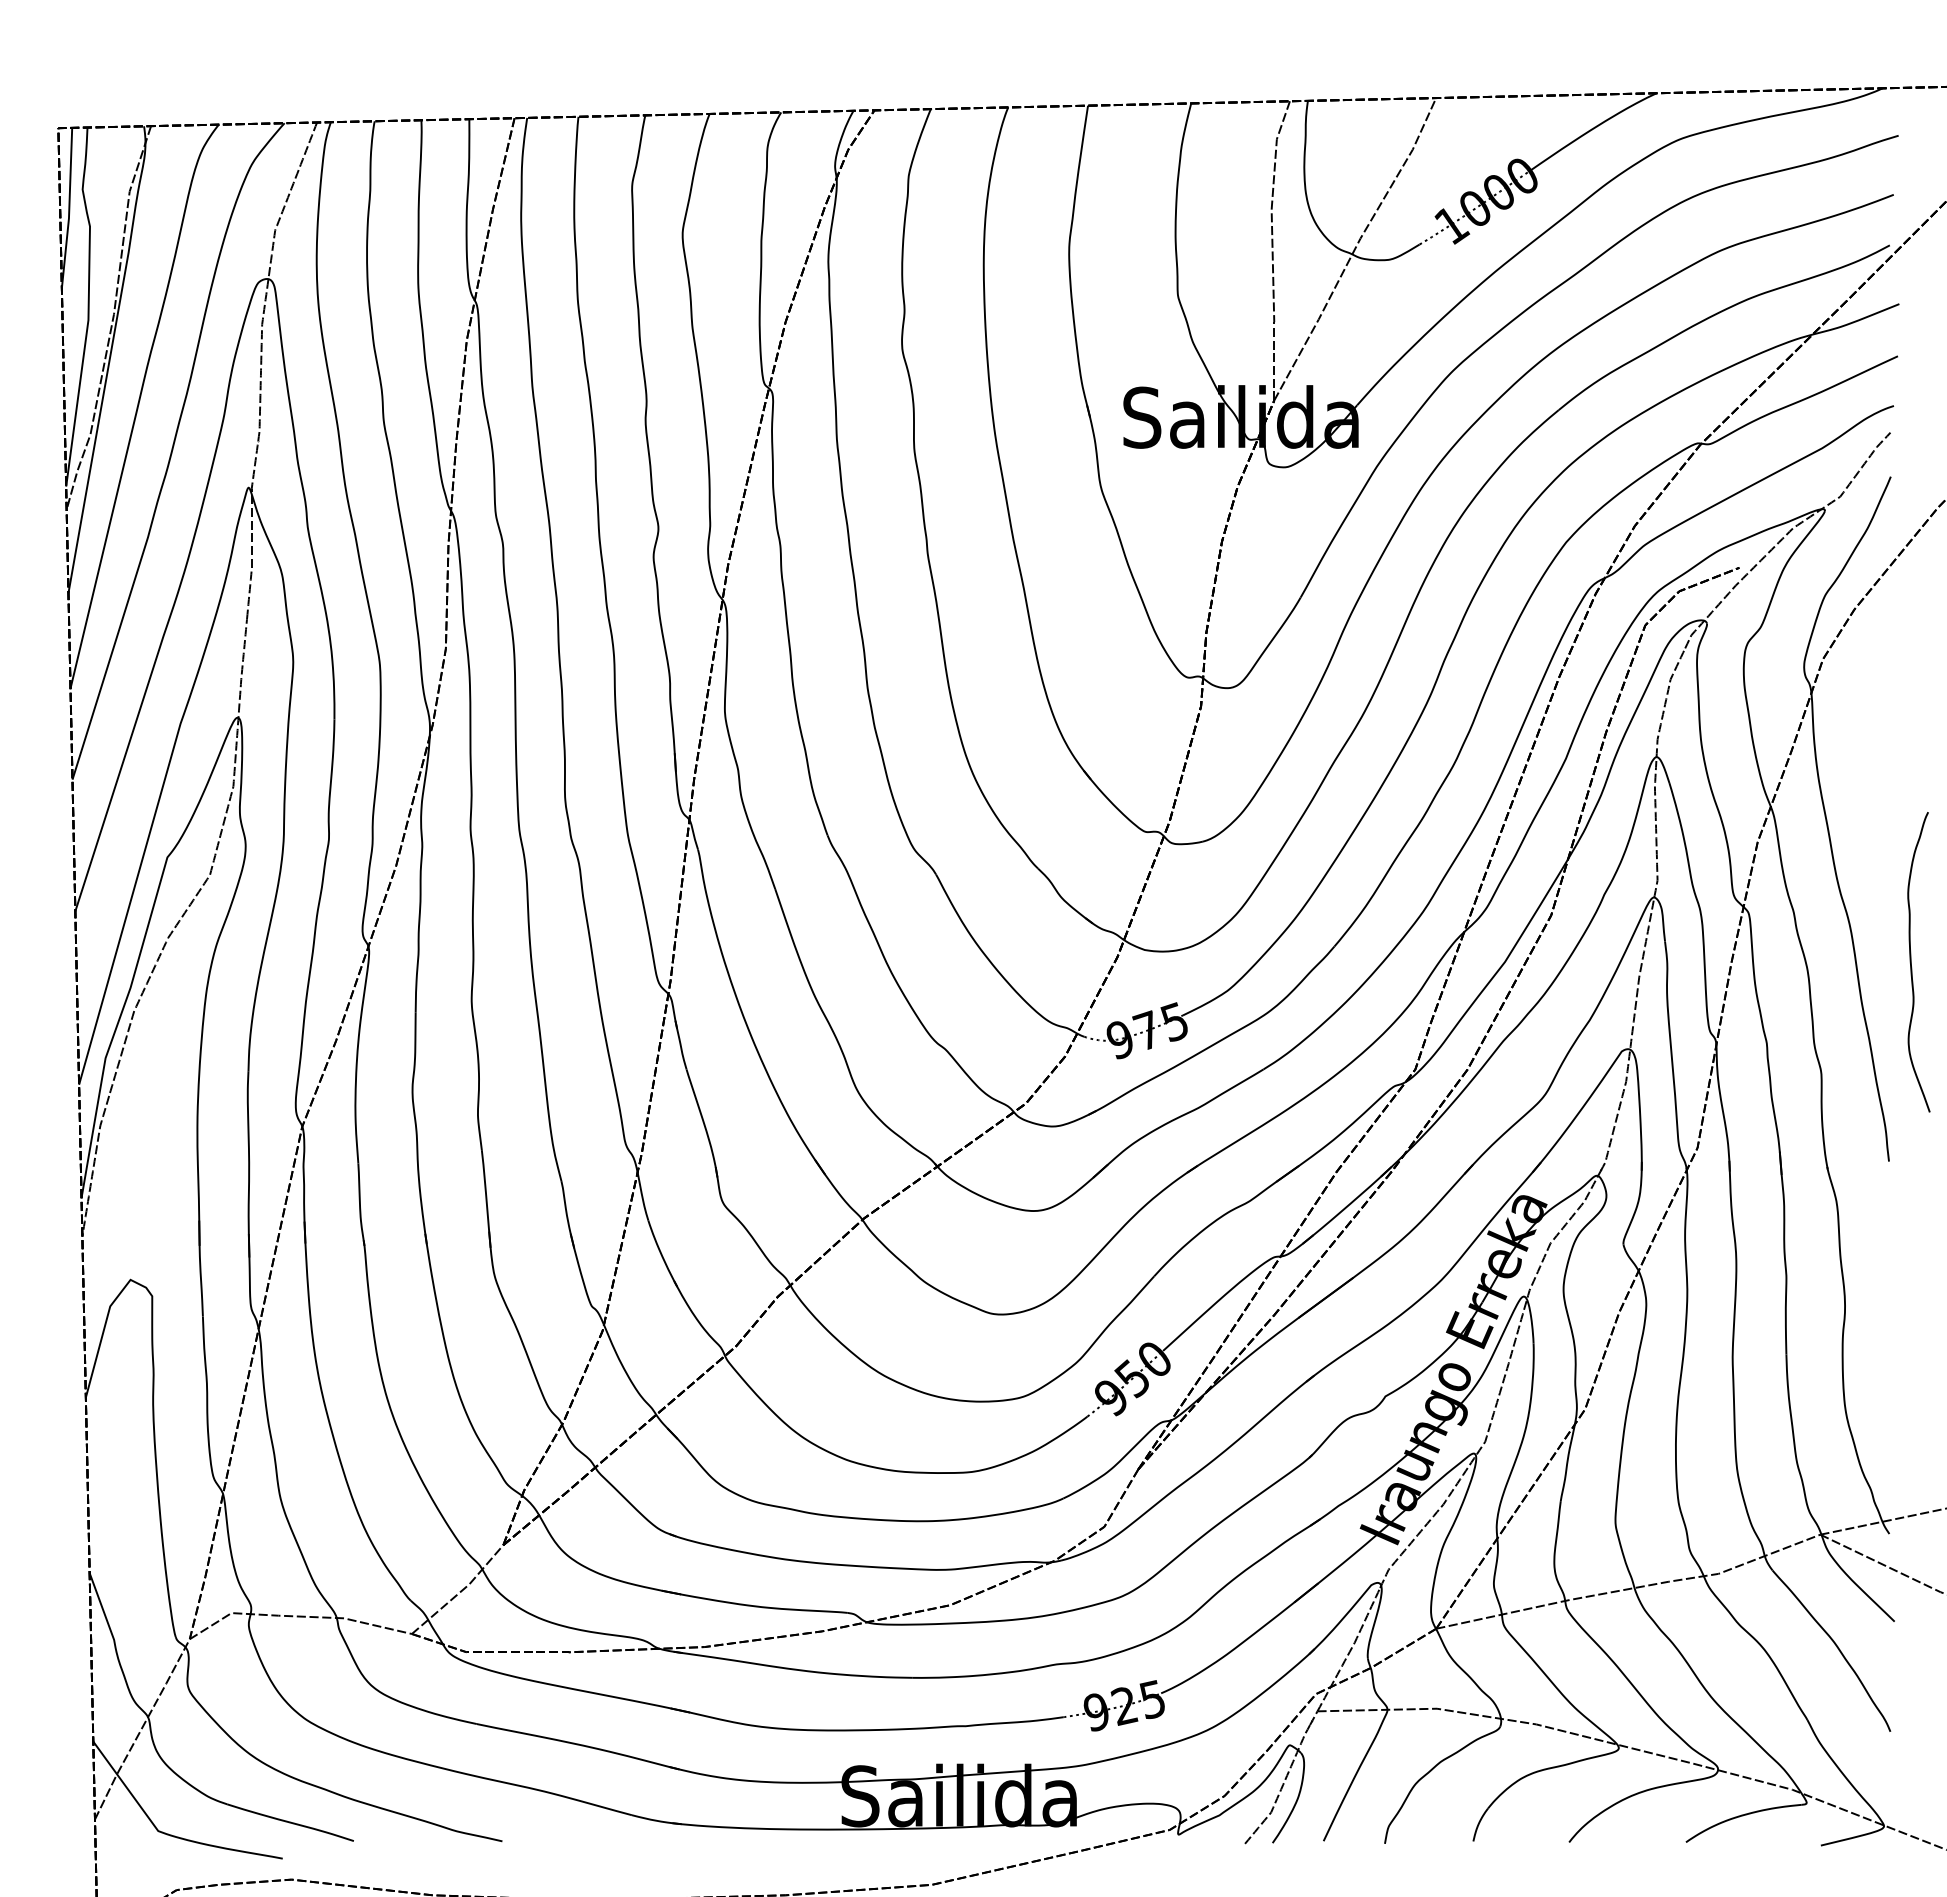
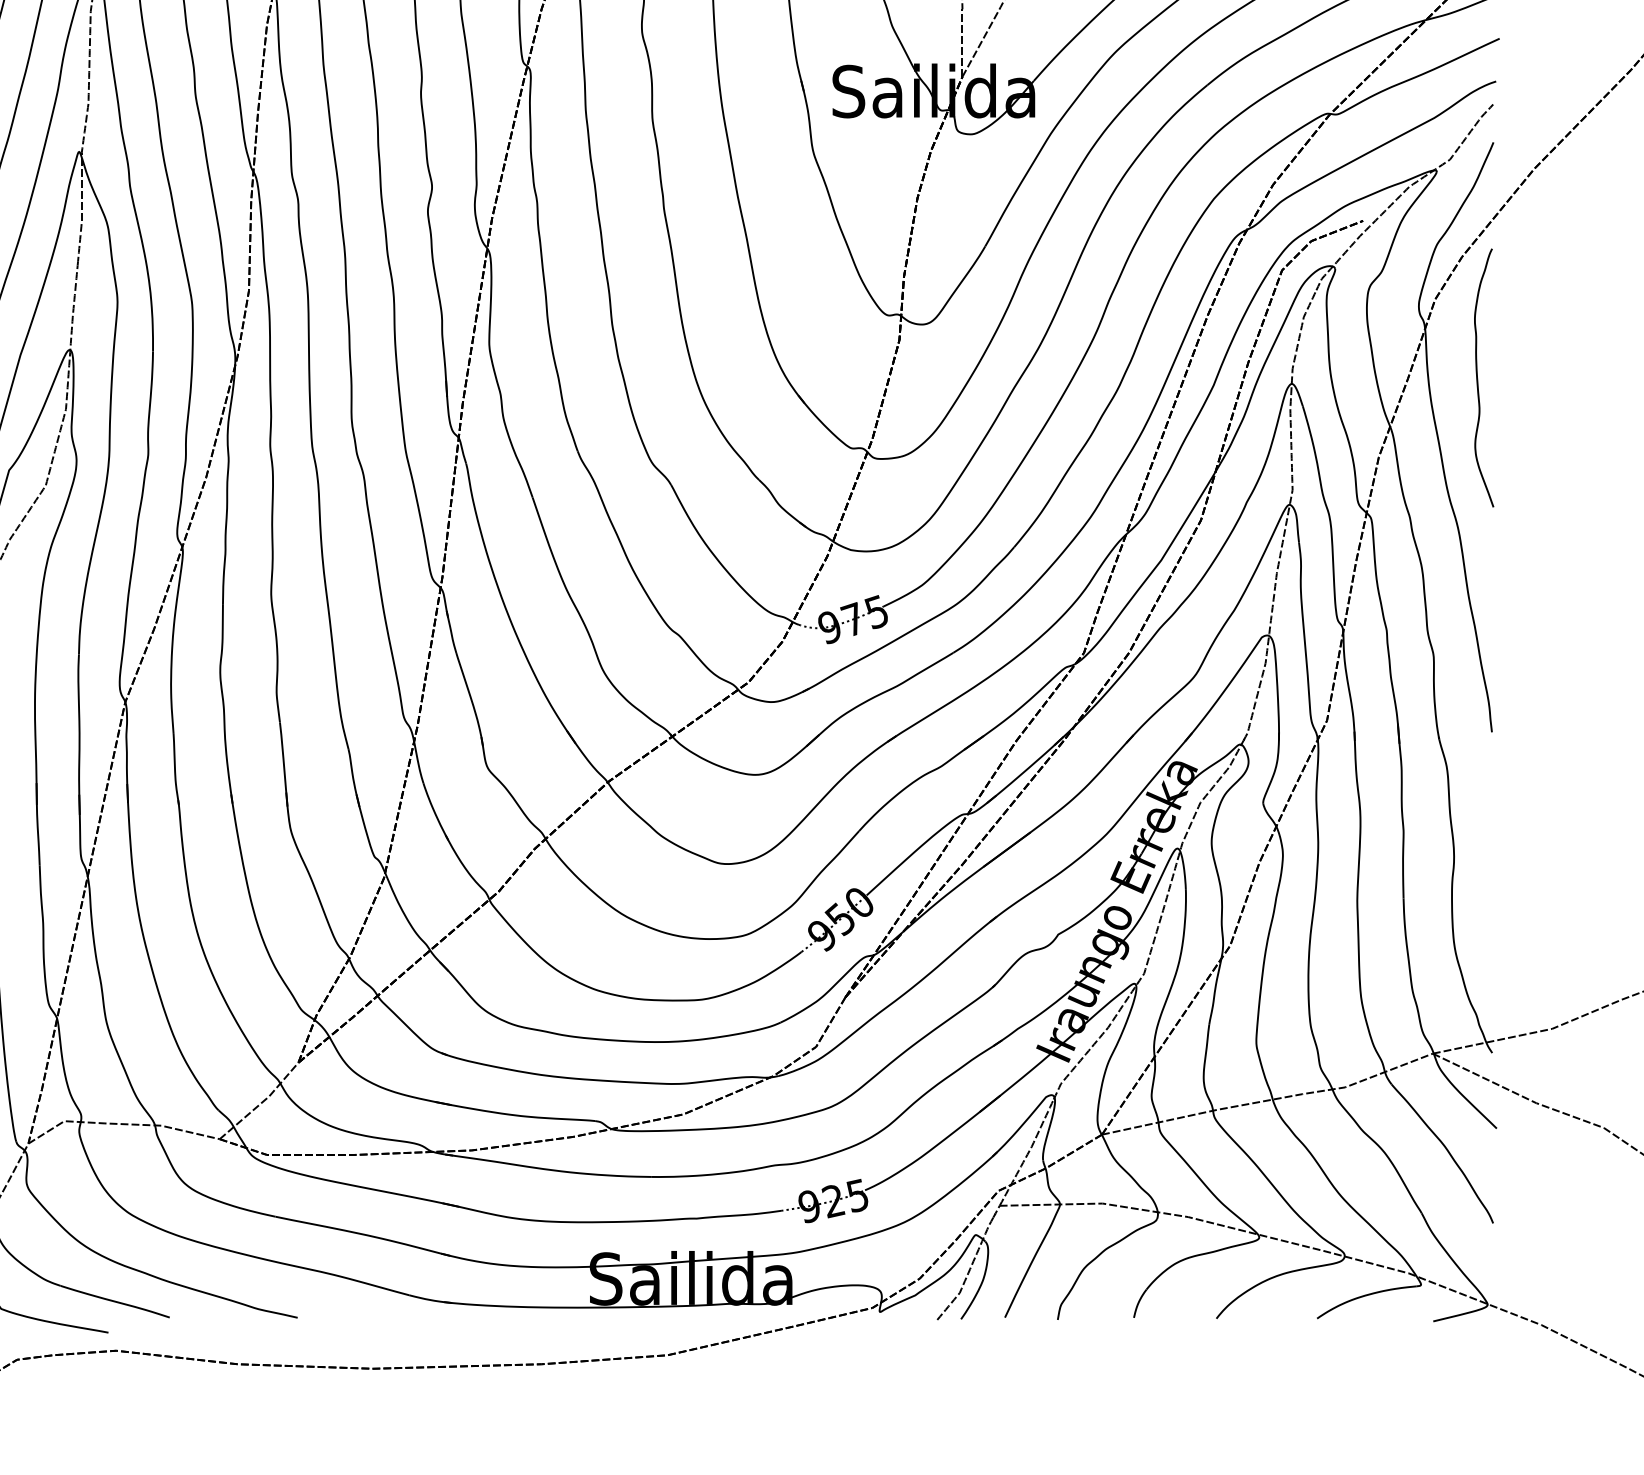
curve: (1911, 962) -> (1477, 378), moved

